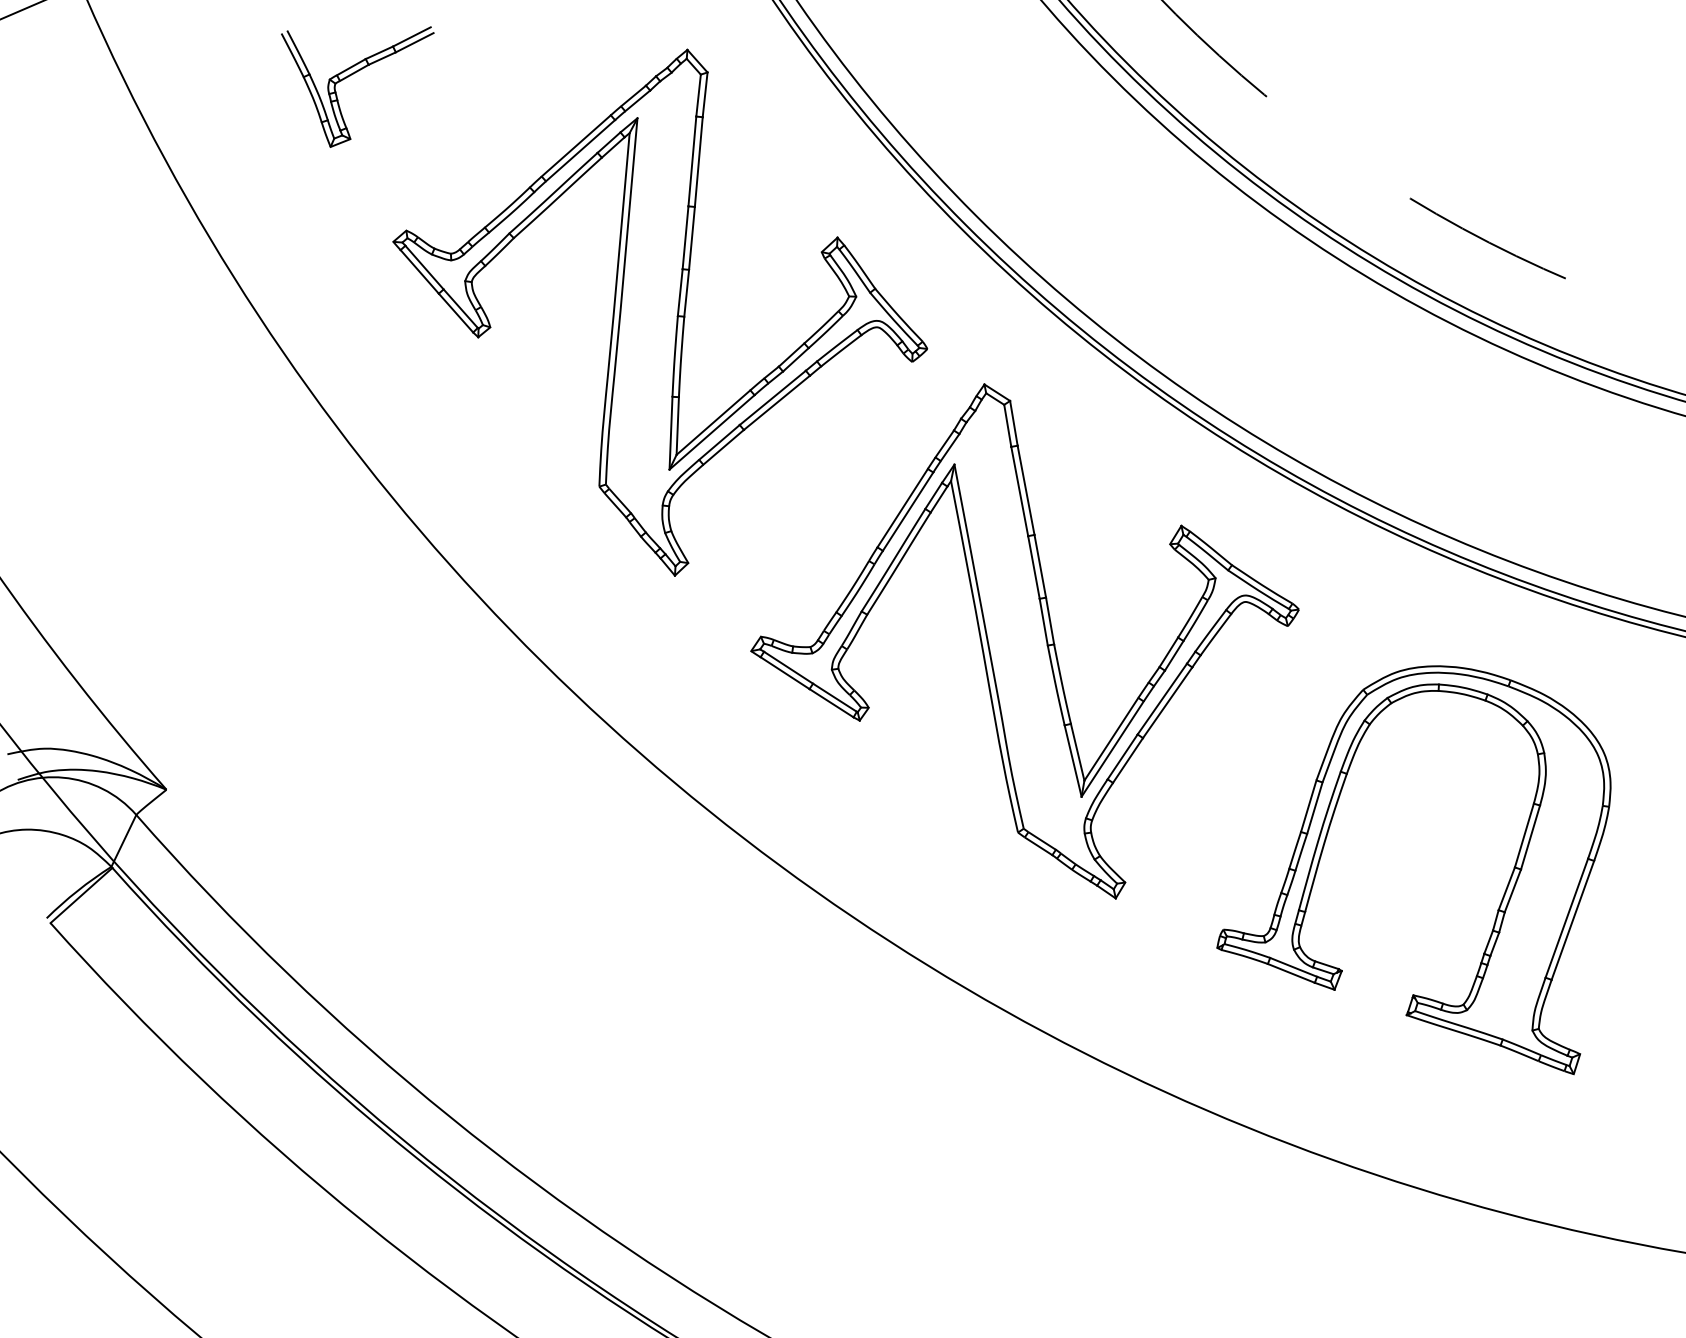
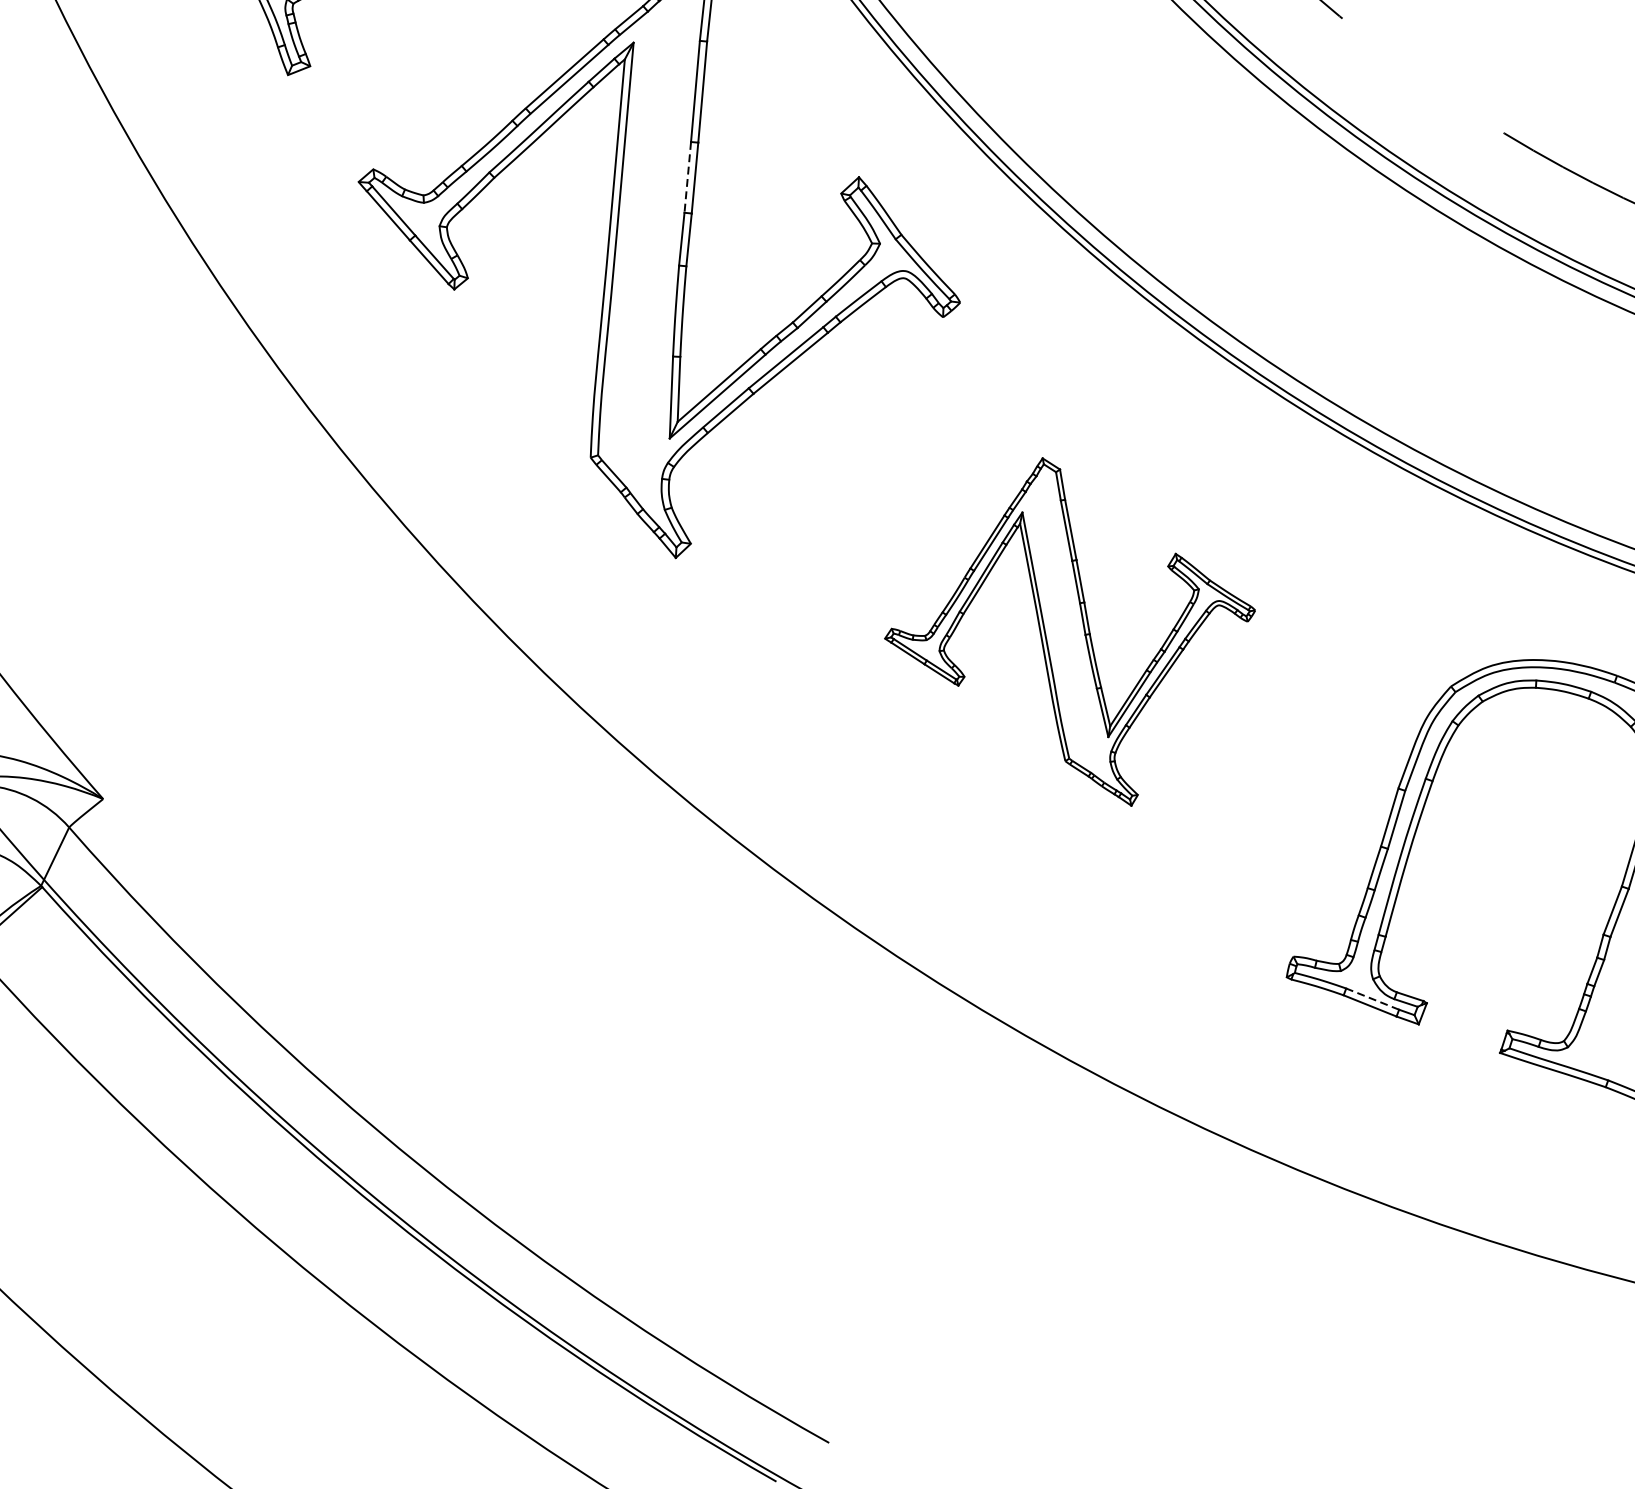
line: (685, 237) -> (687, 177), solid -> dashed
part: (1024, 641) -> (1069, 632), size x0.6
line: (1293, 967) -> (1372, 999), solid -> dashed

